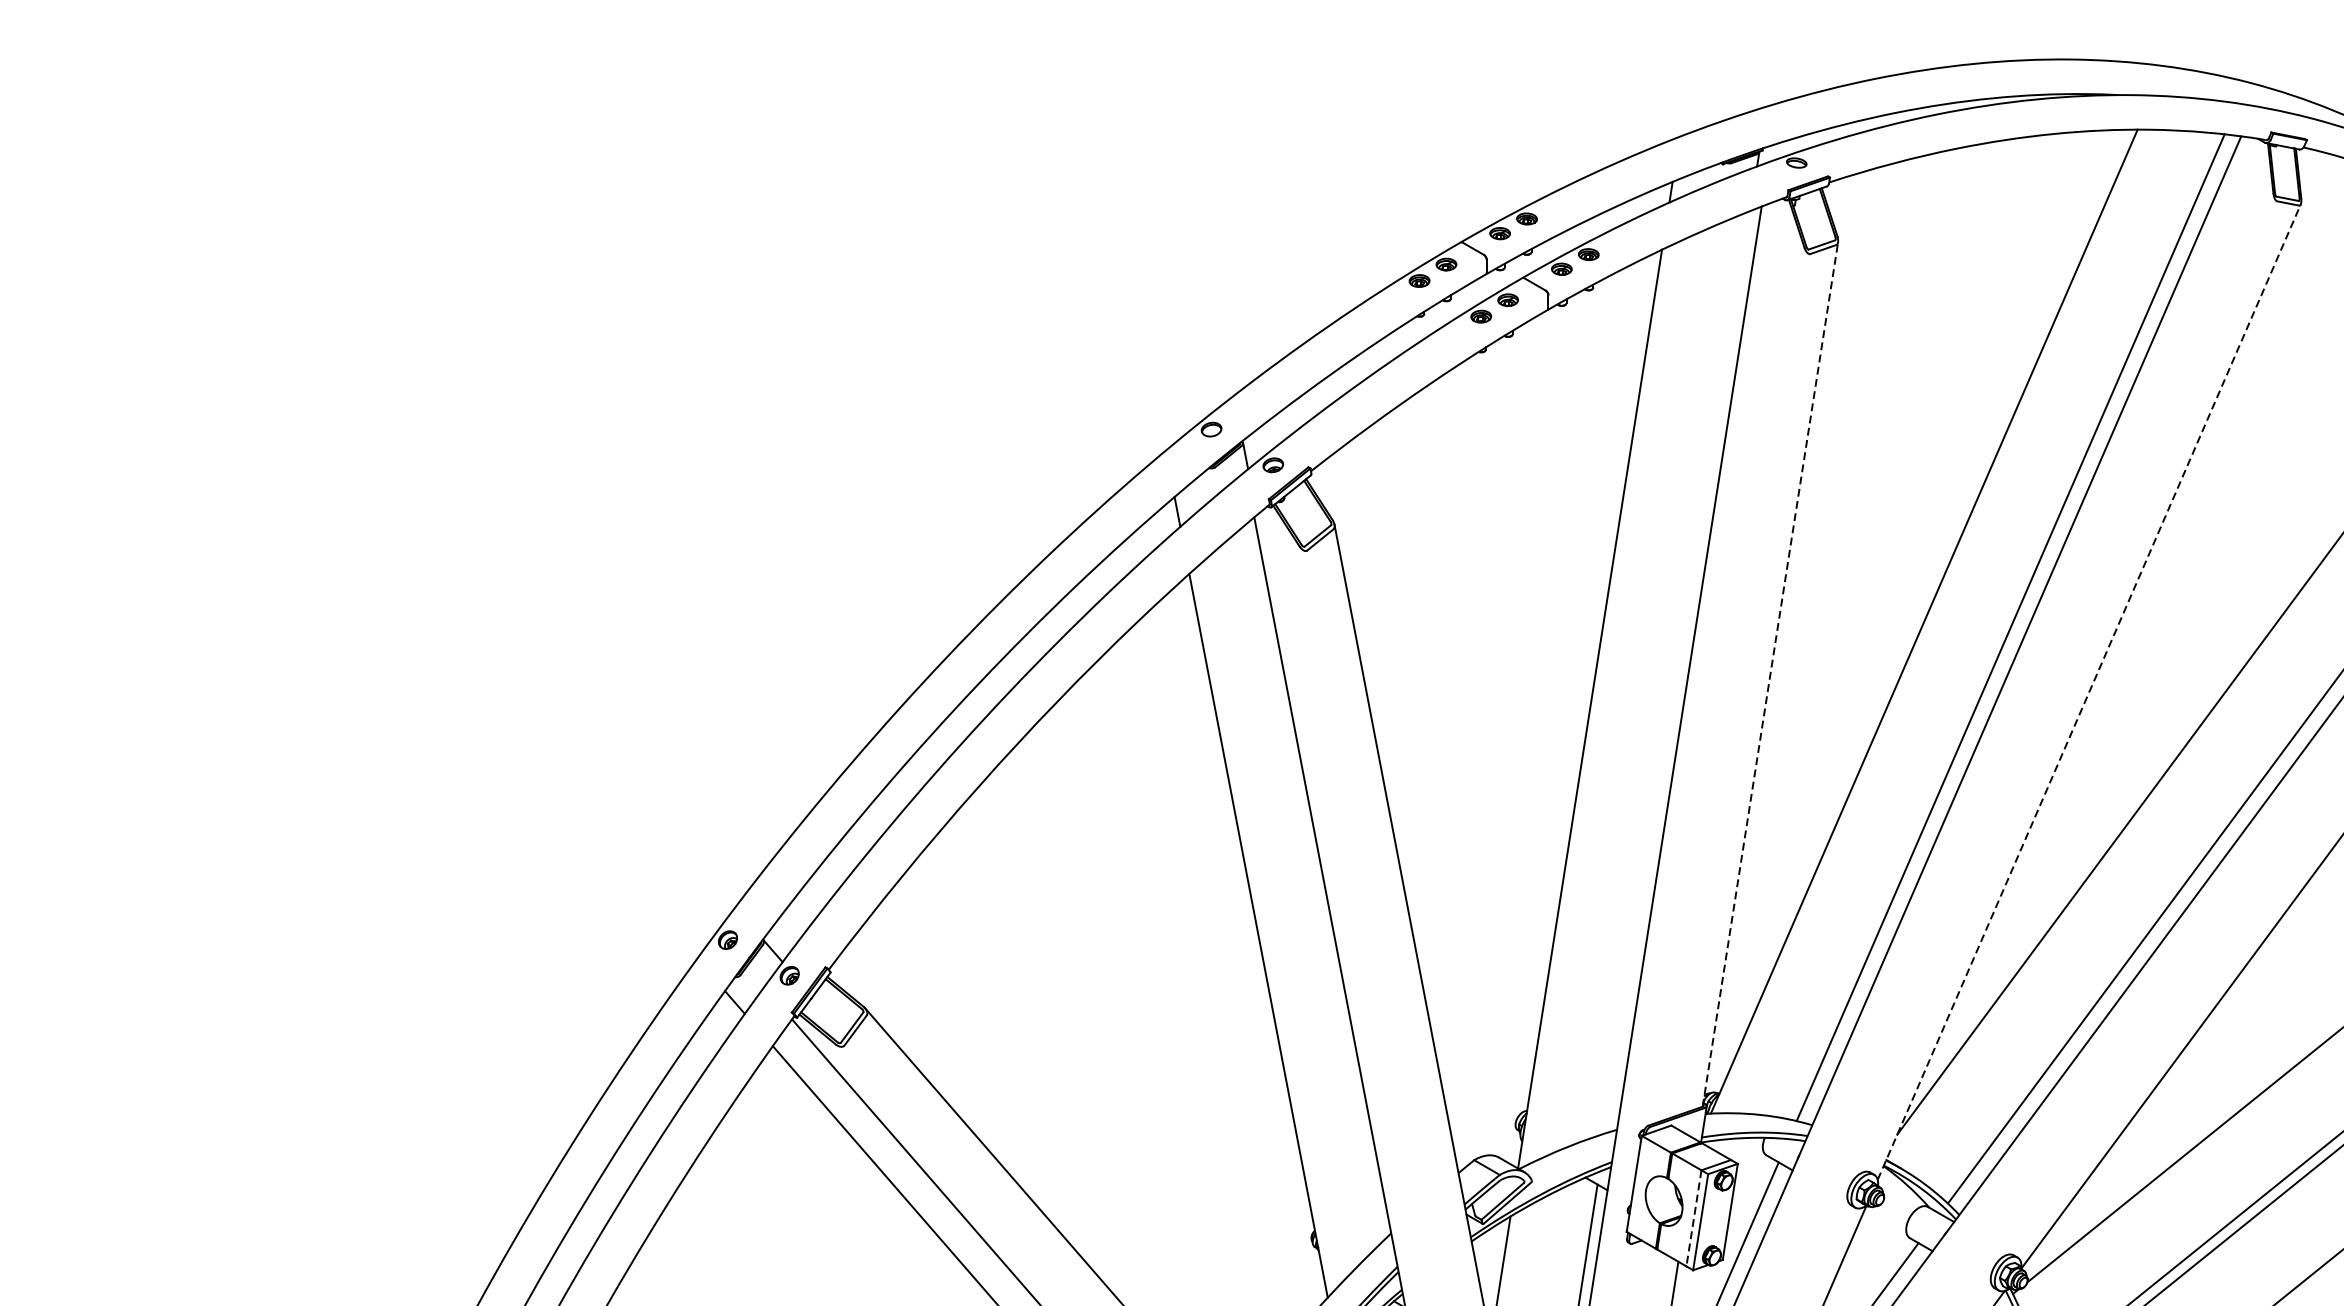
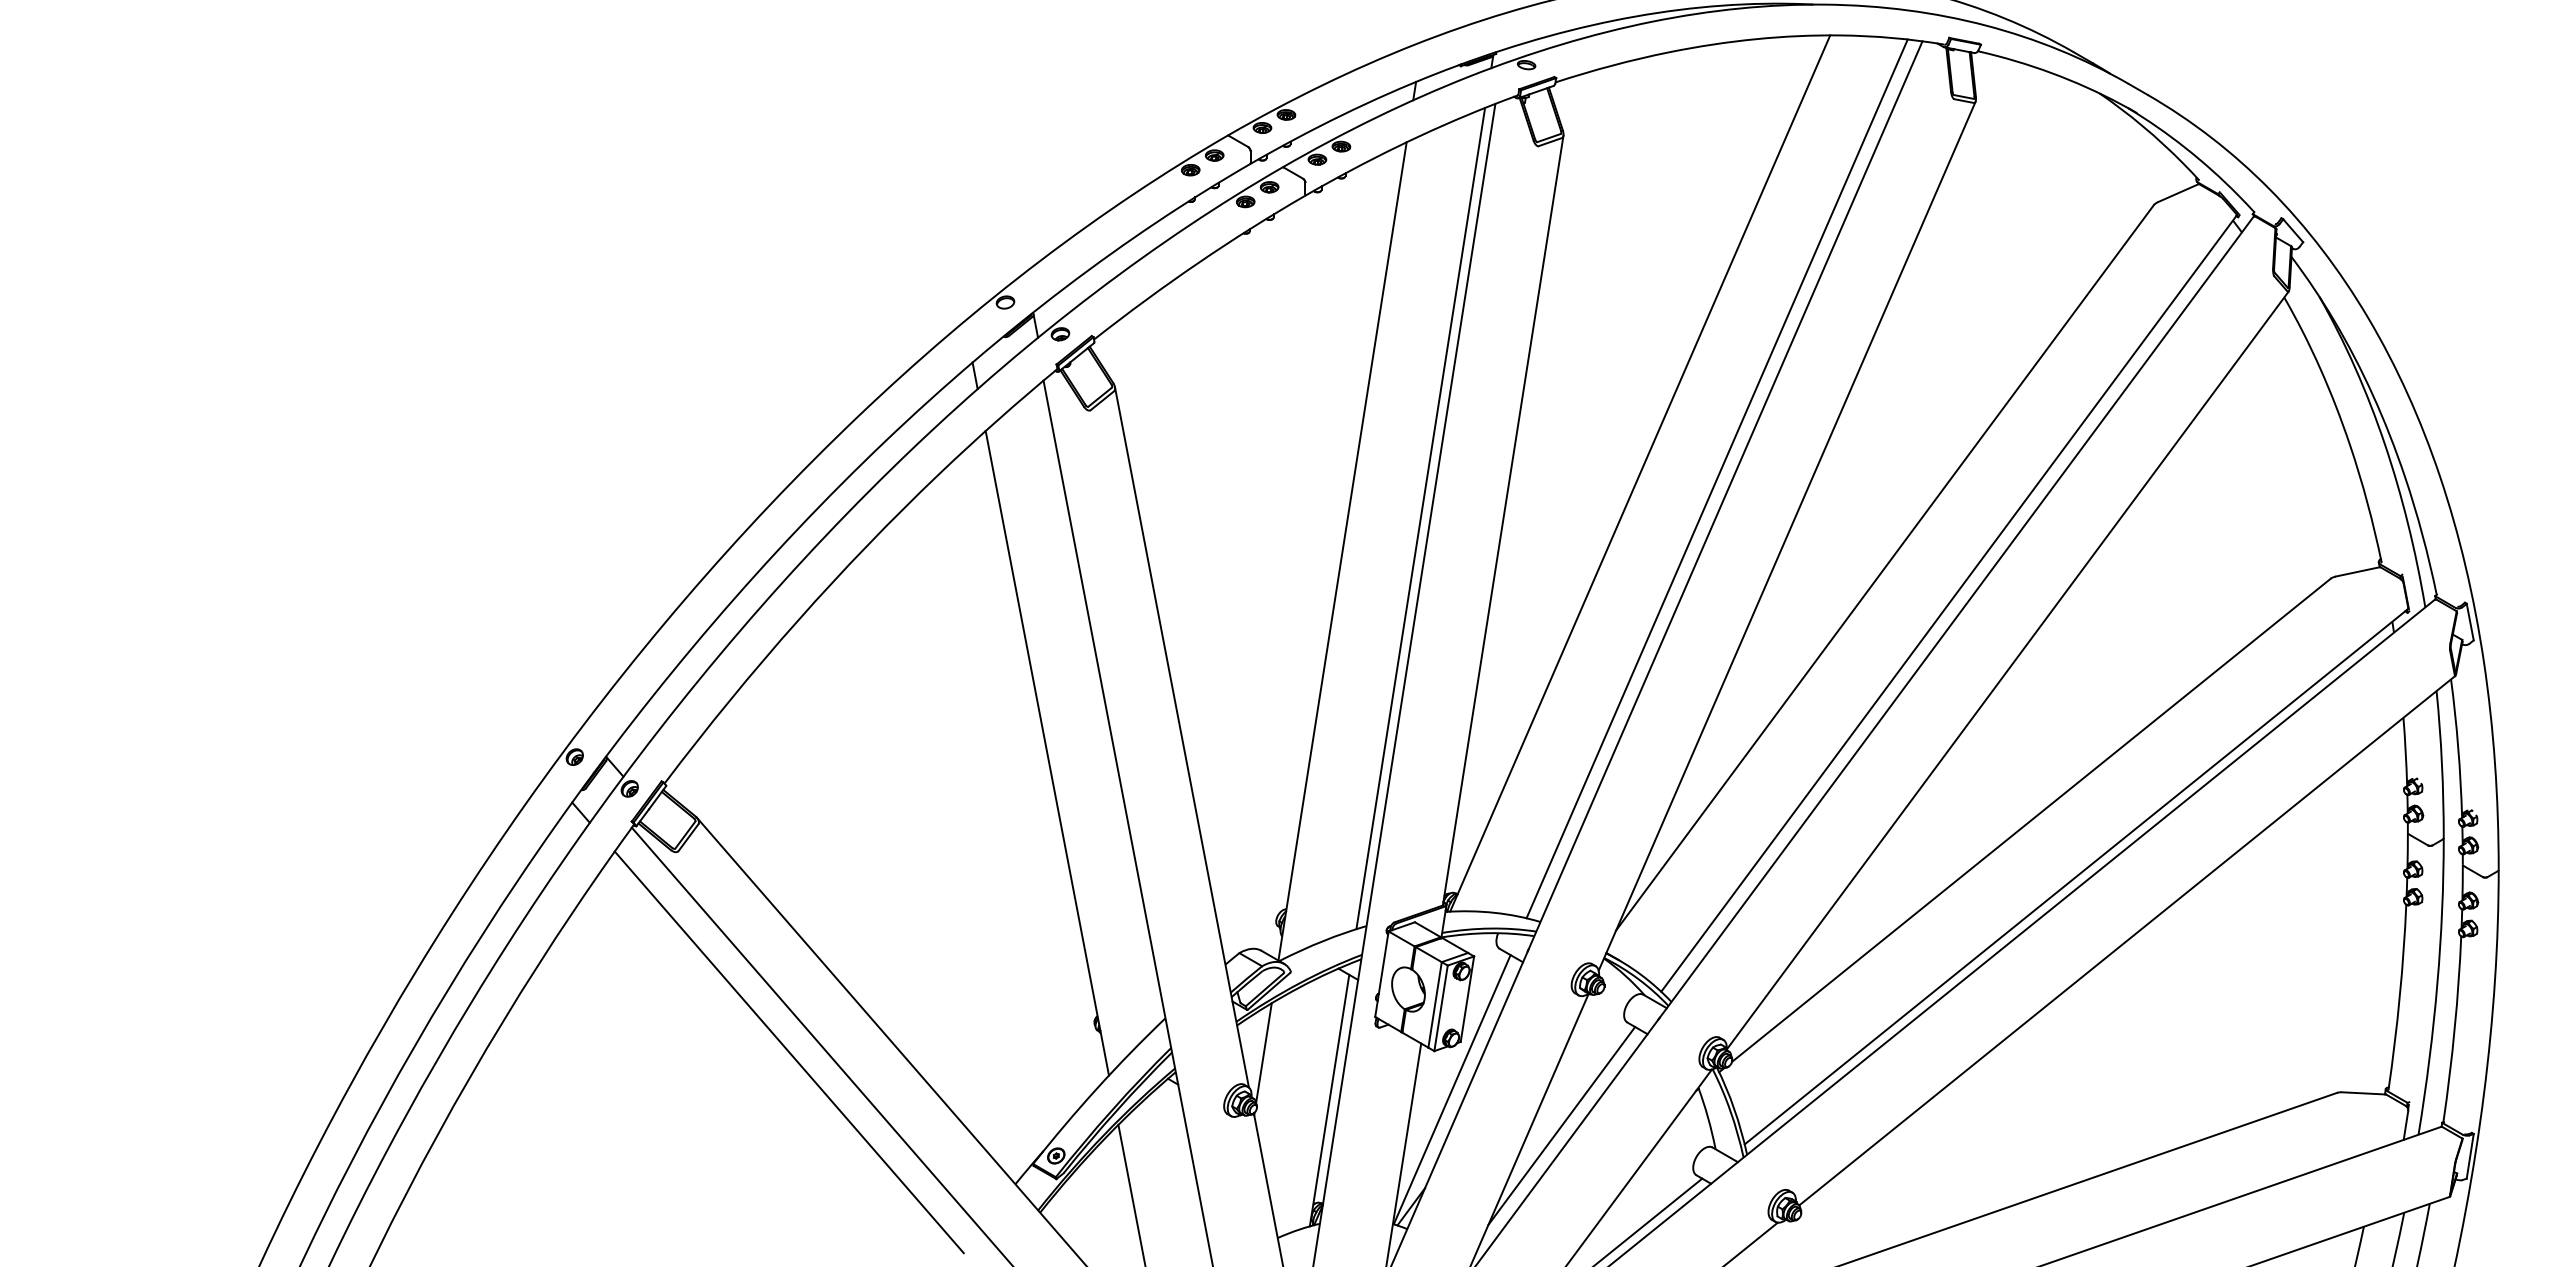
line: (1677, 672) -> (1420, 518), added
line: (1770, 674) -> (1503, 520), dashed -> solid
line: (2089, 691) -> (1787, 535), dashed -> solid
line: (1694, 1219) -> (1435, 1005), dashed -> solid

